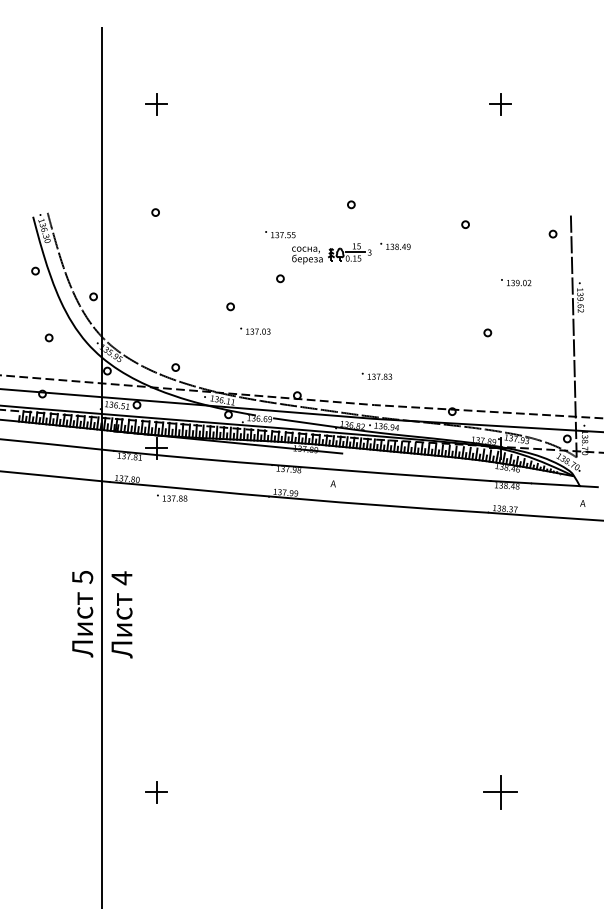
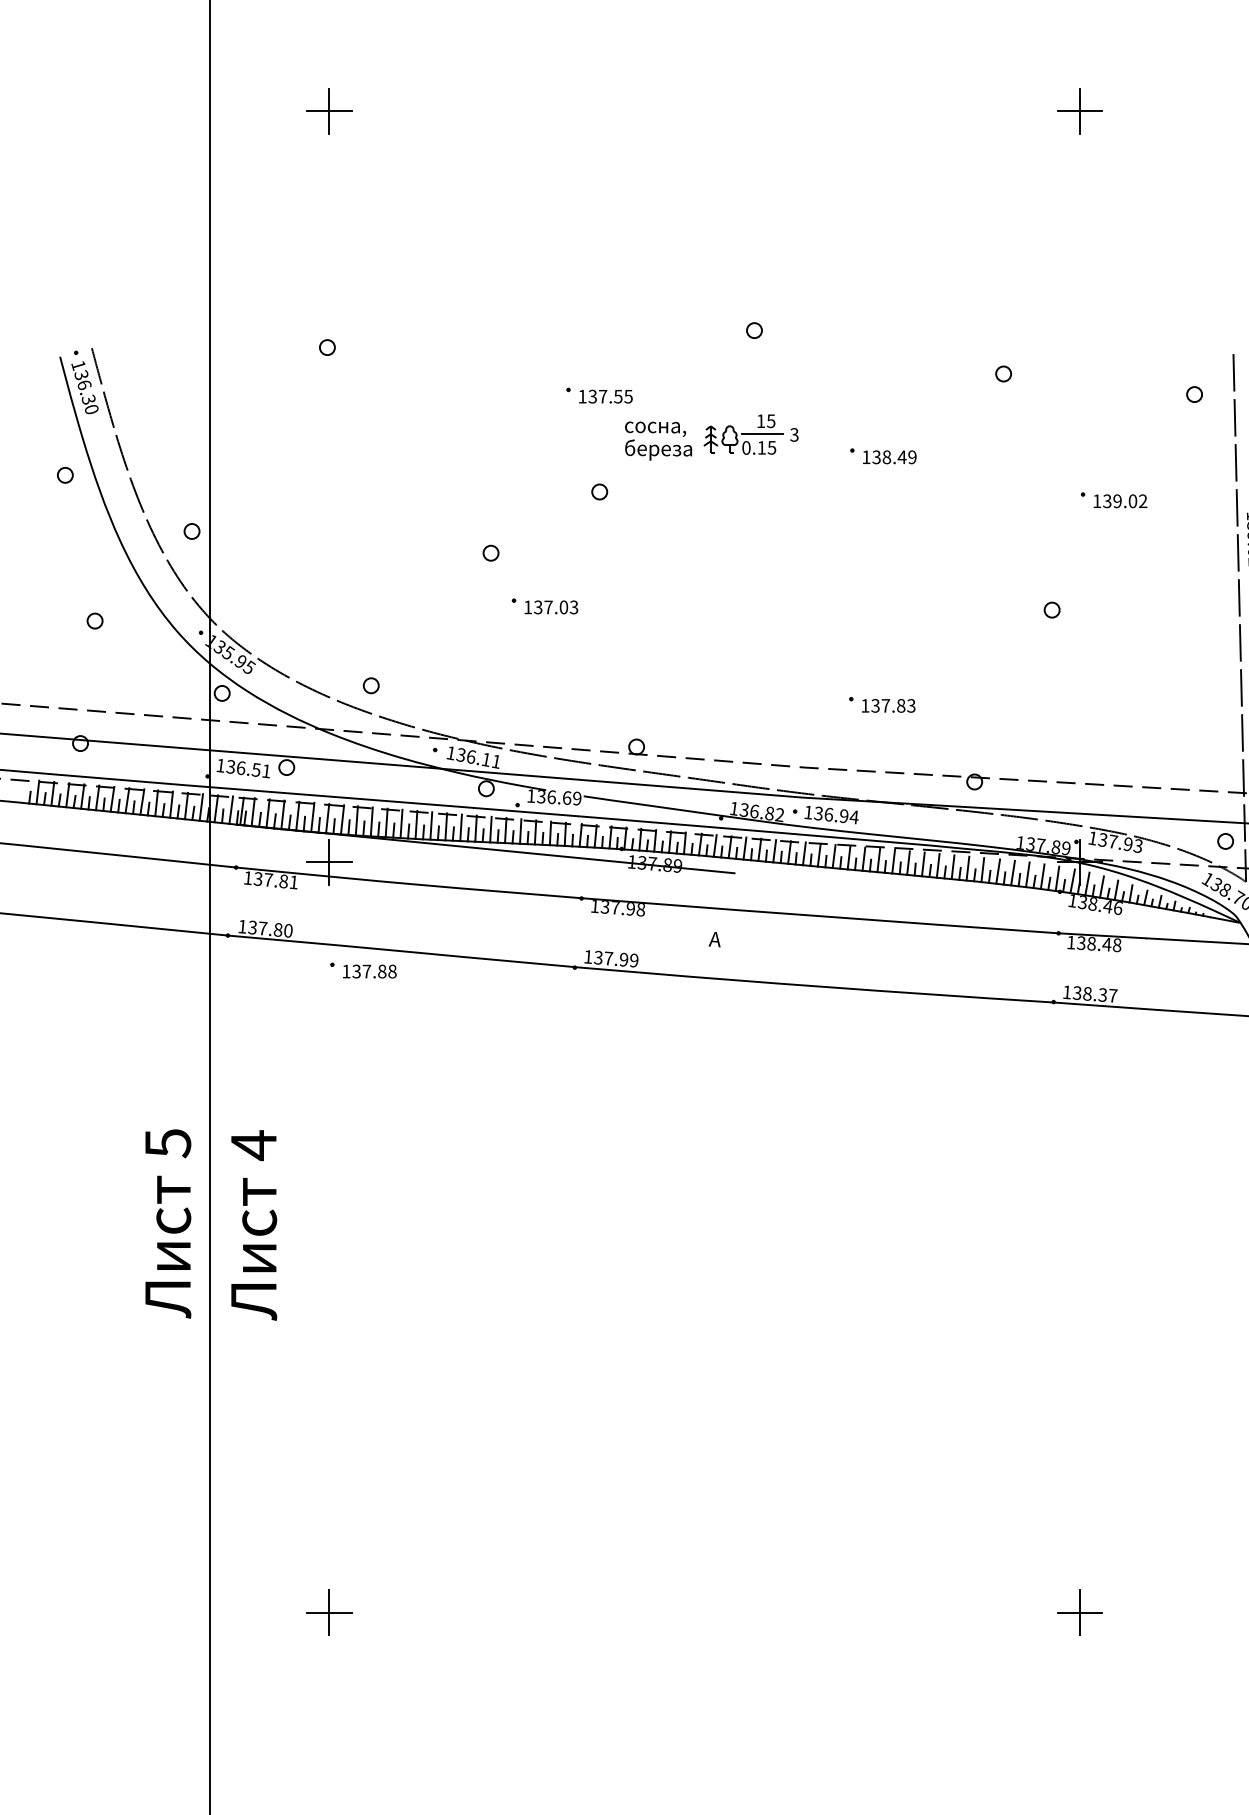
text: (395, 245) -> (883, 454), moved
text: (376, 375) -> (881, 703), moved
part: (500, 792) -> (1079, 1612), size x0.62

